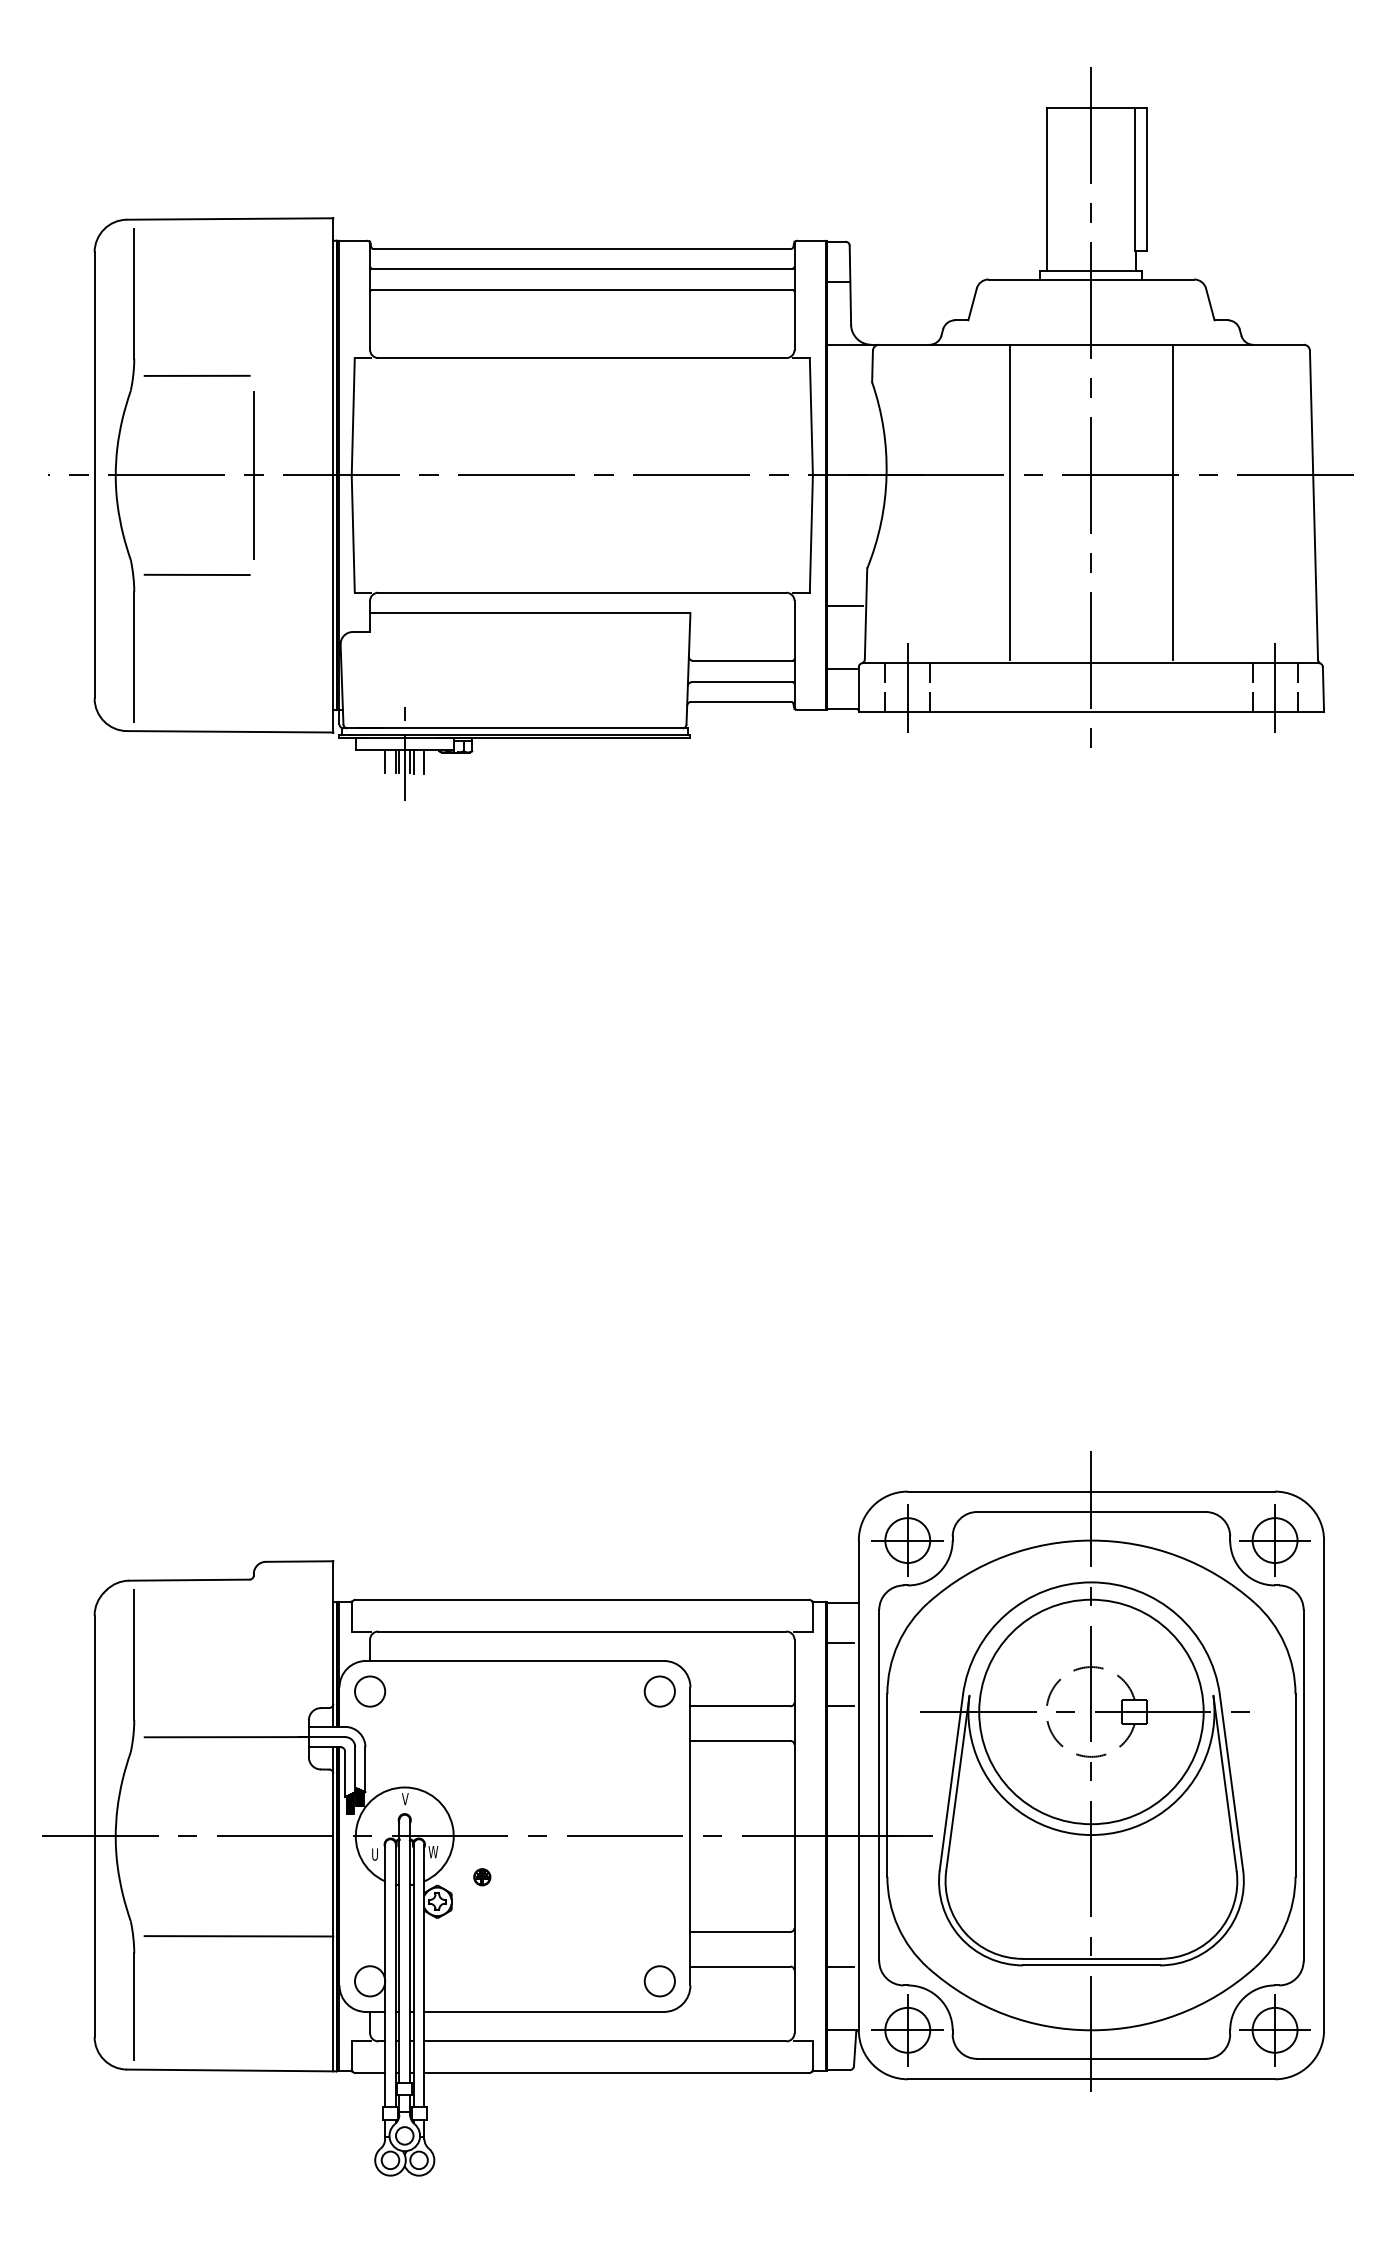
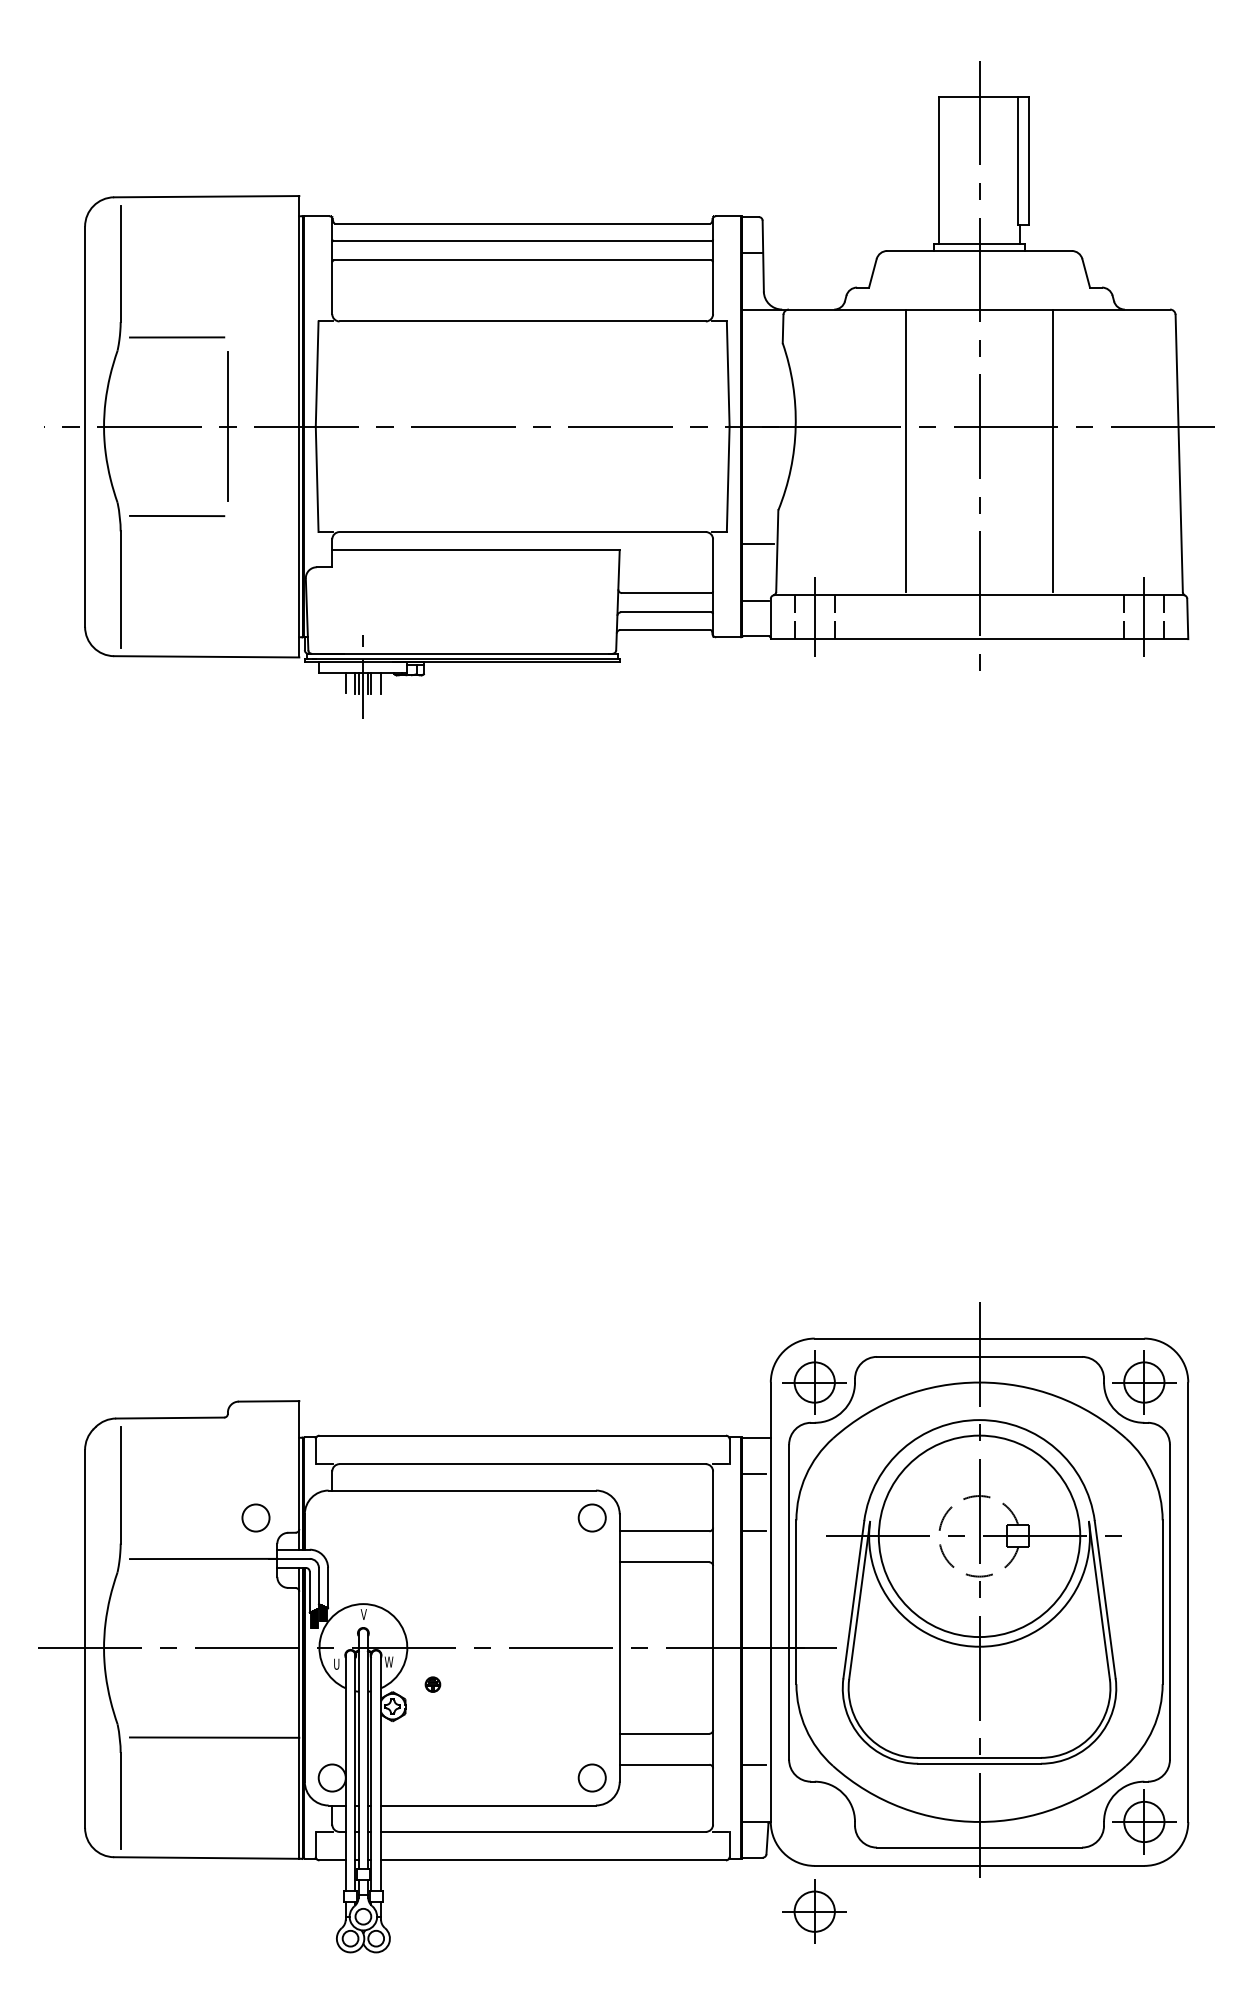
circle: (370, 1691) -> (256, 1517), moved
part: (907, 2030) -> (814, 1911), moved

